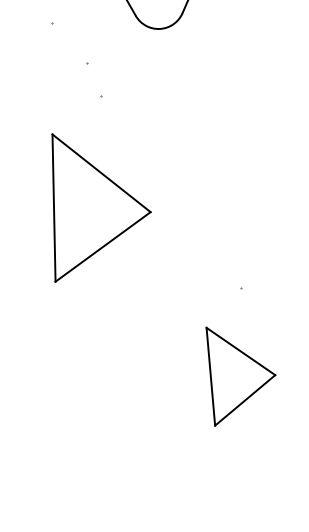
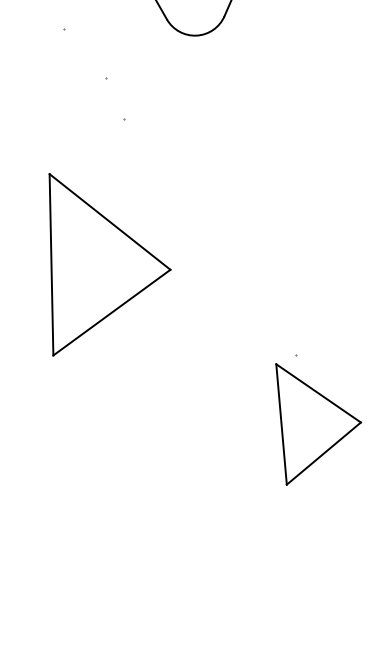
part: (101, 207) -> (109, 264), moved
part: (240, 376) -> (318, 424), moved

